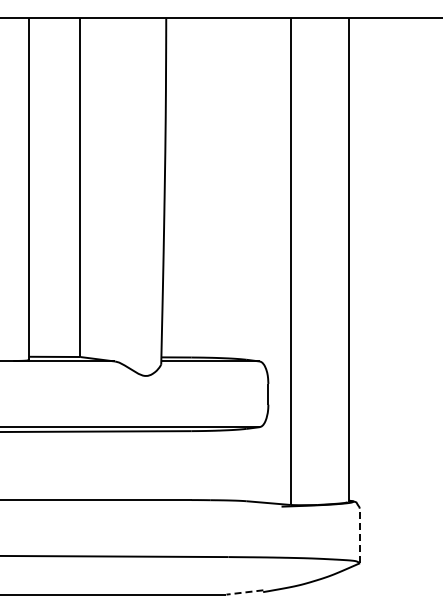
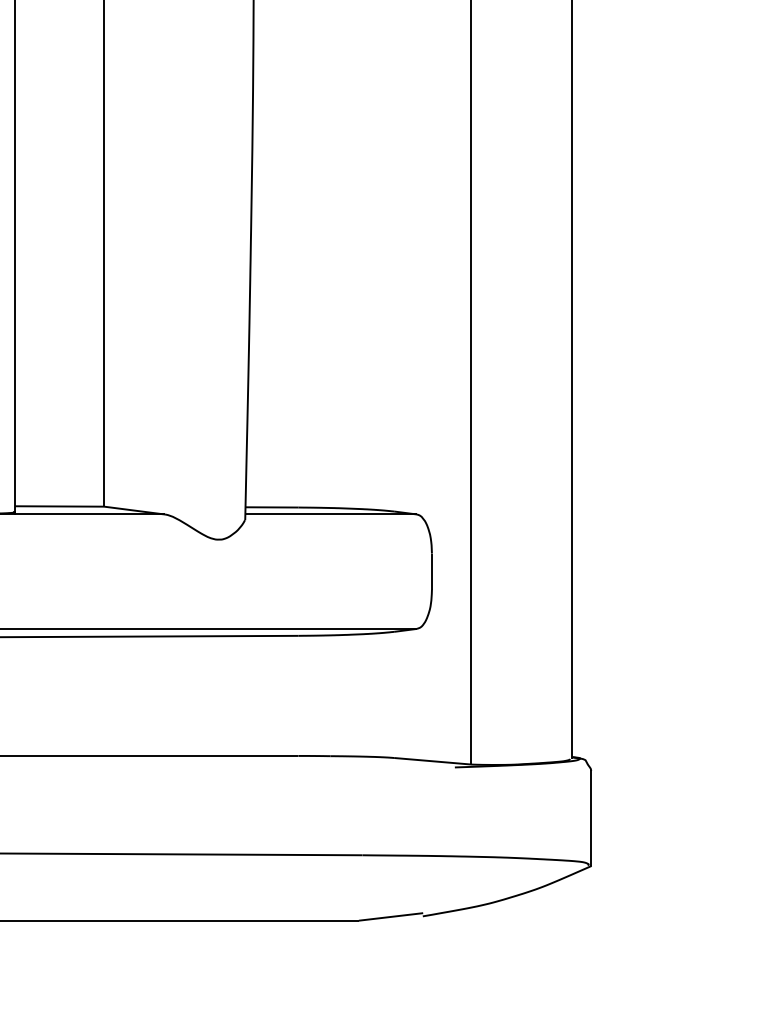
line: (359, 535) -> (590, 817), dashed -> solid
line: (244, 592) -> (390, 917), dashed -> solid

